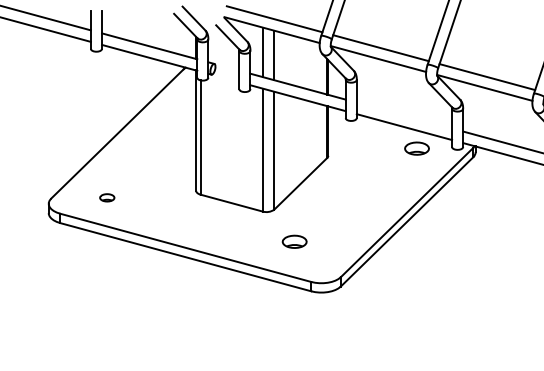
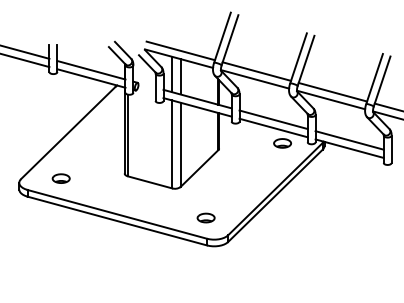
line: (404, 115) -> (273, 119), added
part: (106, 197) -> (60, 178), size x1.67
part: (293, 241) -> (205, 217), moved

